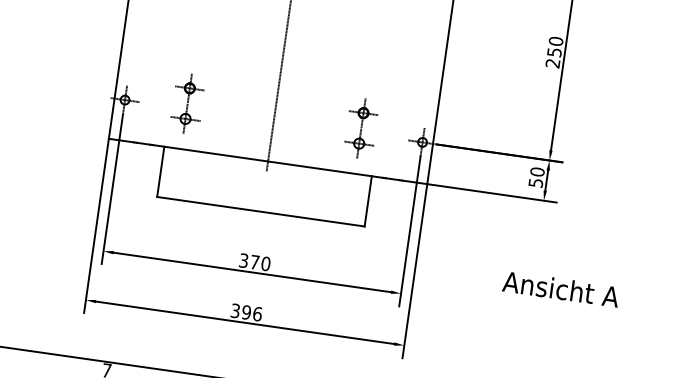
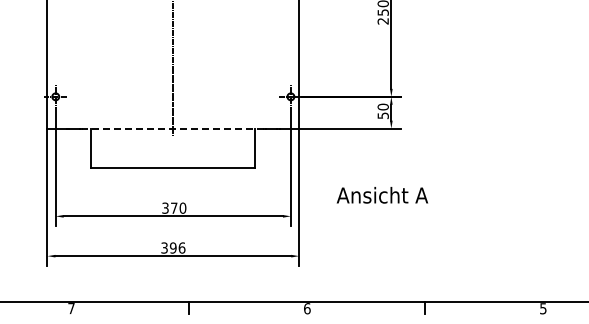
part: (187, 103) -> (104, 92), removed
part: (360, 128) -> (241, 92), removed
line: (268, 161) -> (173, 128), solid -> dashed
text: (561, 289) -> (382, 195), moved

